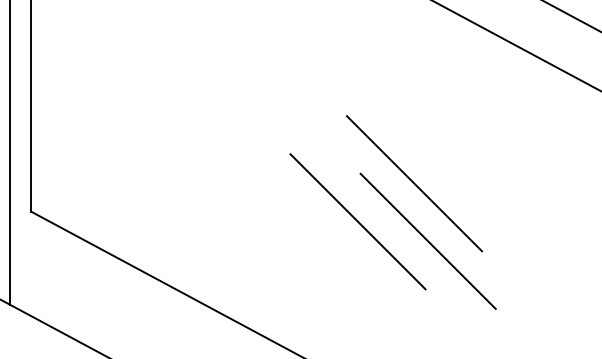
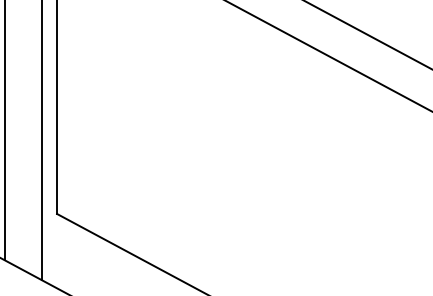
line: (413, 183) -> (329, 193), removed
line: (357, 222) -> (289, 221), removed
line: (427, 240) -> (339, 234), removed

